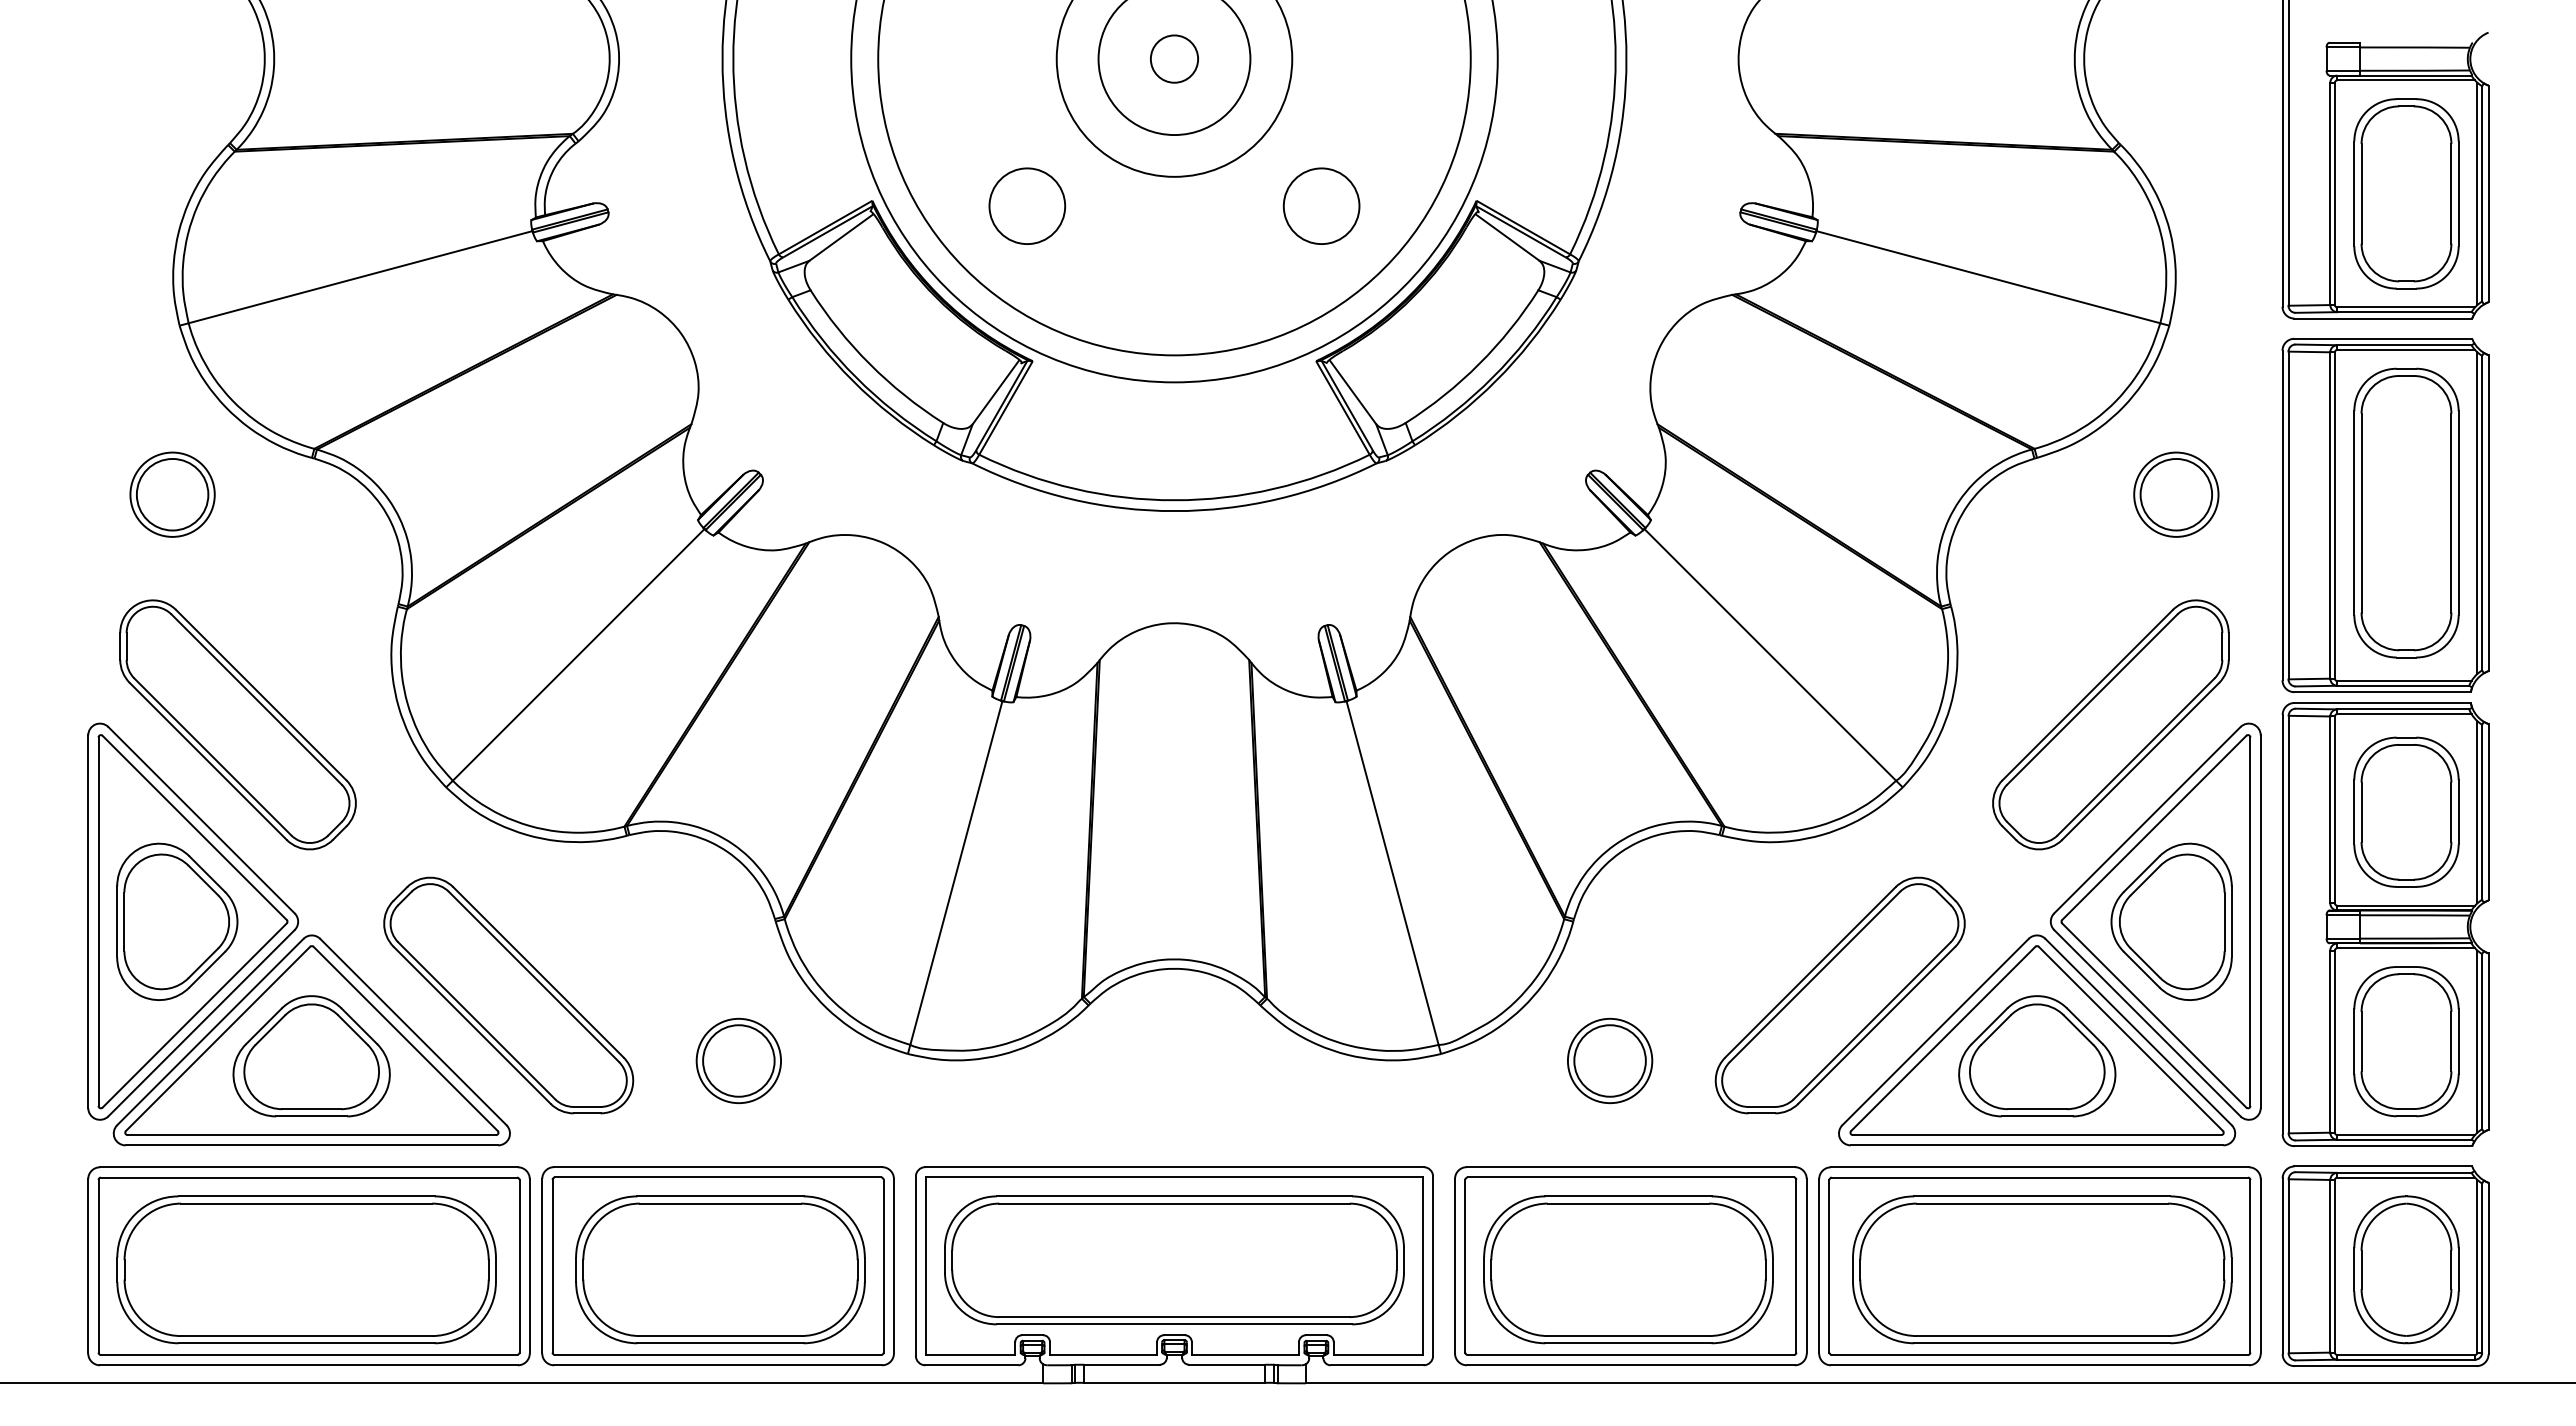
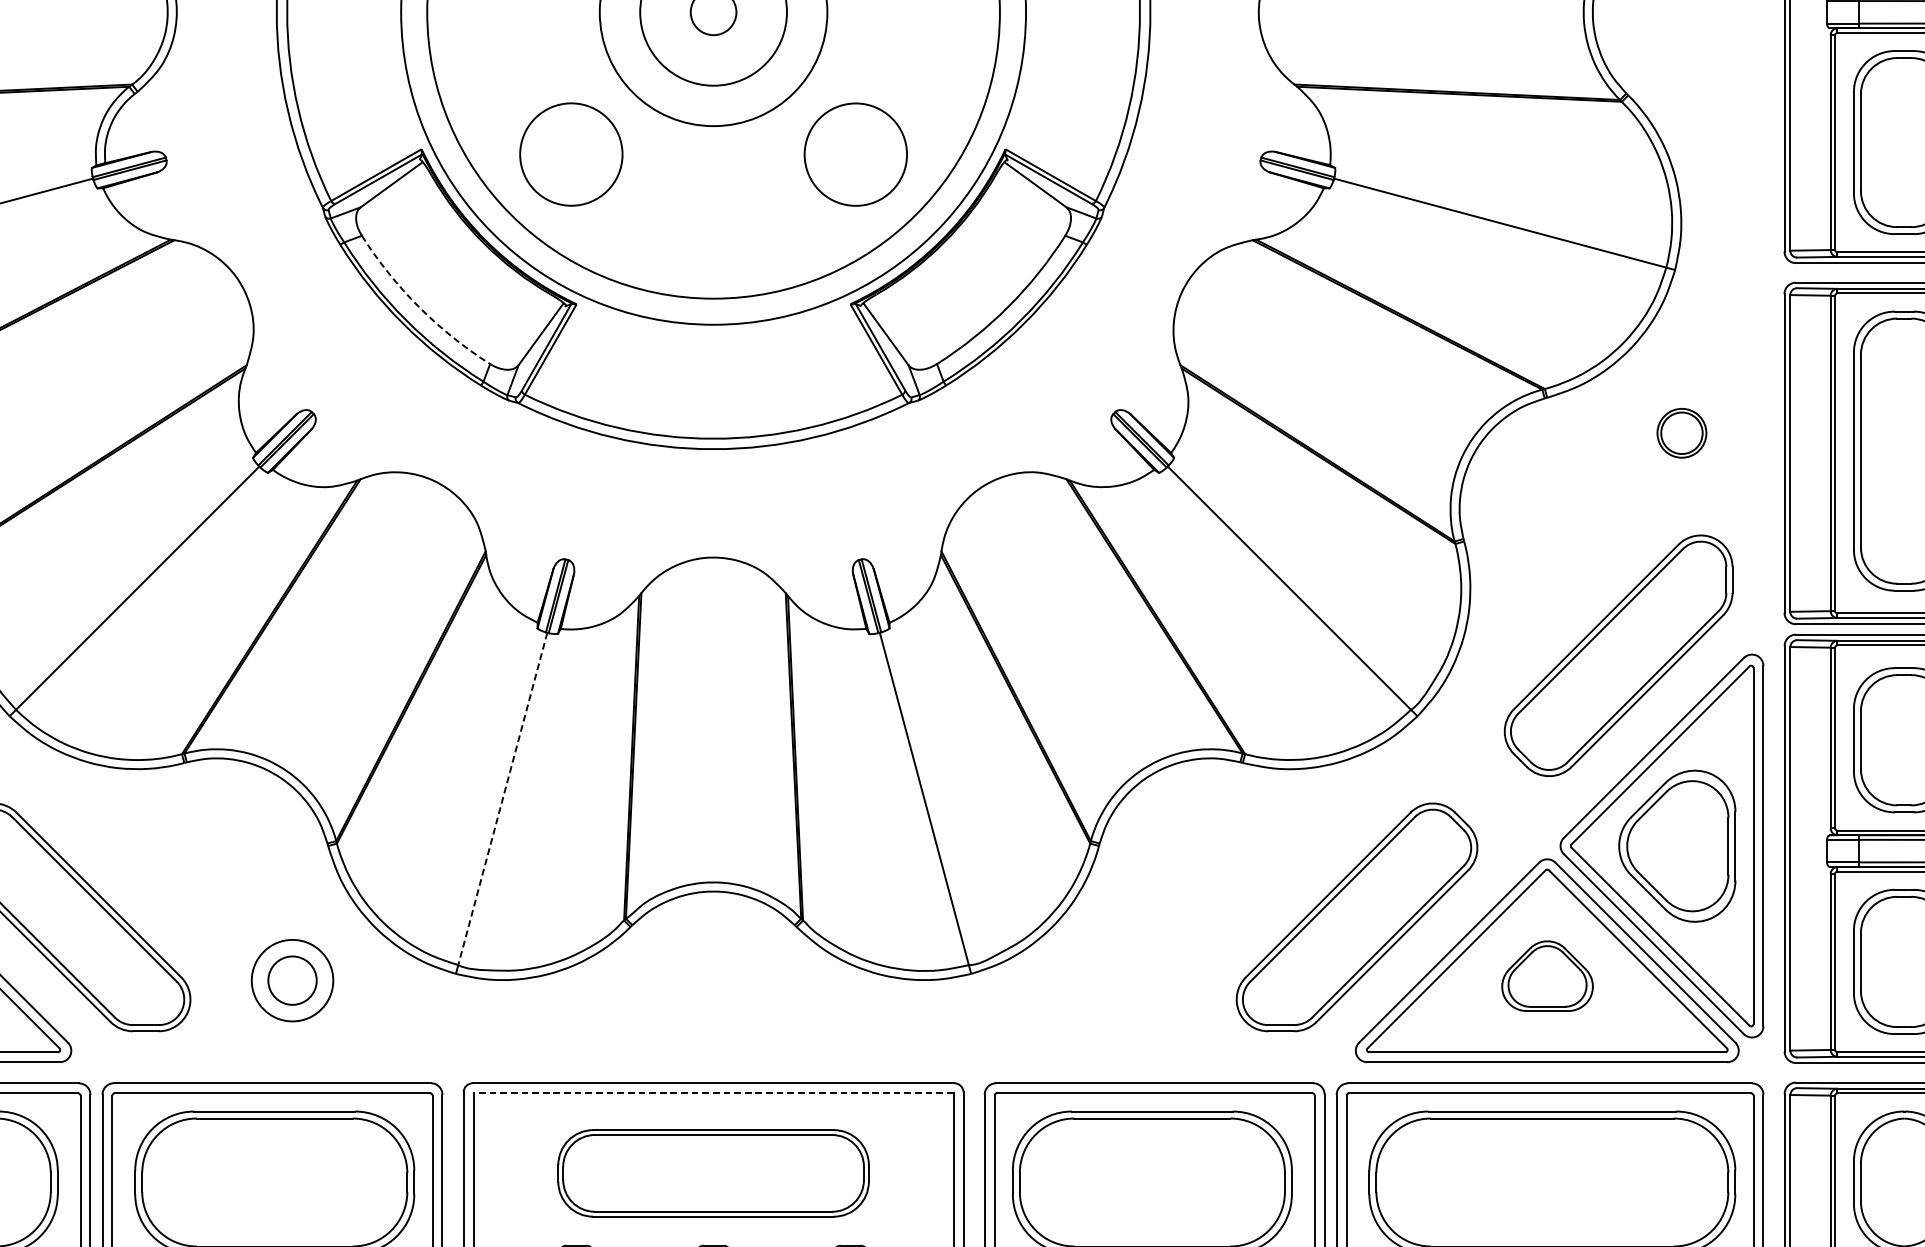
circle: (1321, 205) -> (855, 153), size x1.4
circle: (1027, 206) -> (571, 154), size x1.4
arc: (869, 363) -> (418, 306), solid -> dashed
part: (2176, 494) -> (1682, 433), size x0.6
line: (956, 872) -> (502, 798), solid -> dashed
part: (2037, 1056) -> (1547, 976), size x0.6
circle: (738, 1060) -> (292, 980), size x0.7
part: (1610, 1060) -> (1134, 980), removed
line: (1173, 1177) -> (712, 1093), solid -> dashed
part: (1174, 1260) -> (713, 1173), size x0.7

